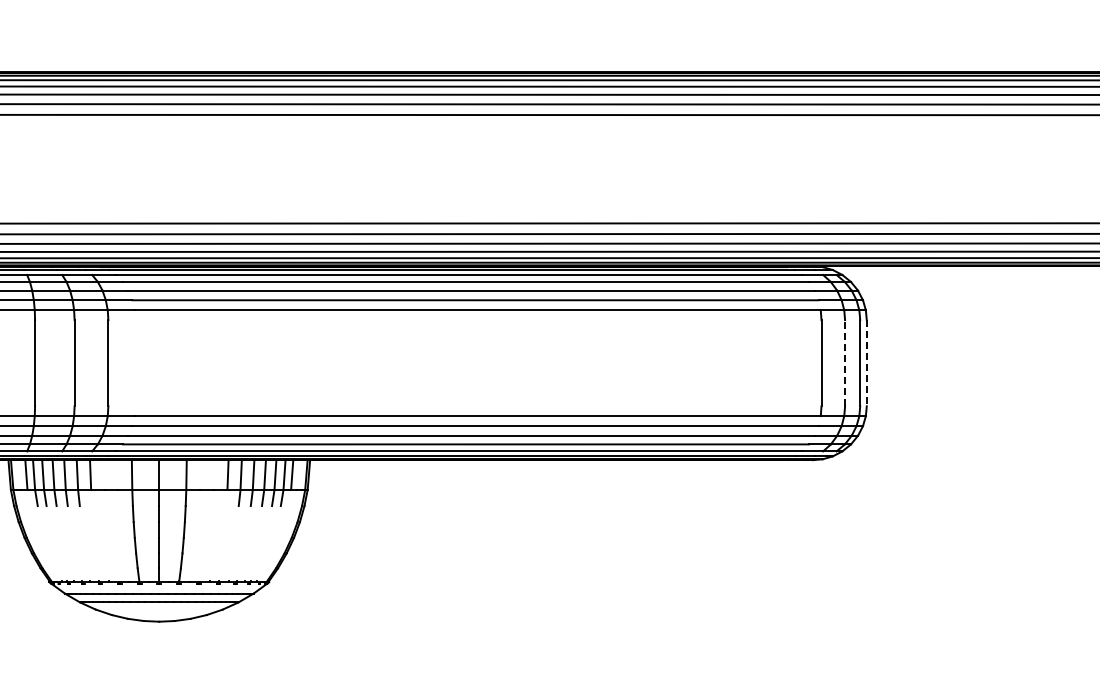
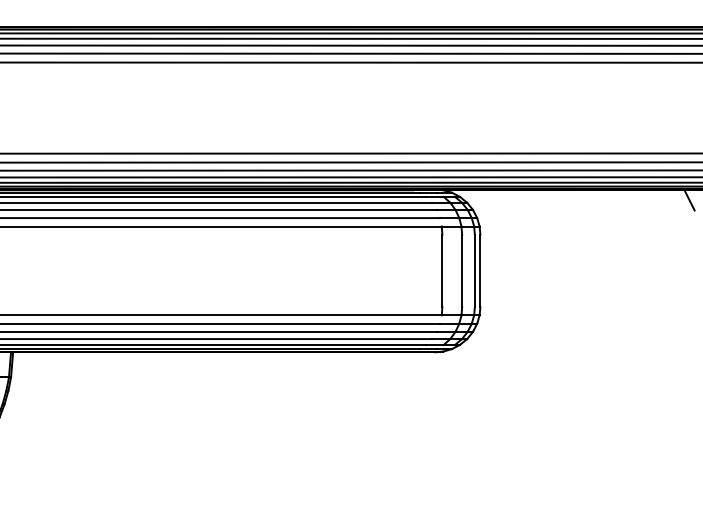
line: (845, 362) -> (462, 270), dashed -> solid
line: (866, 363) -> (480, 271), dashed -> solid

